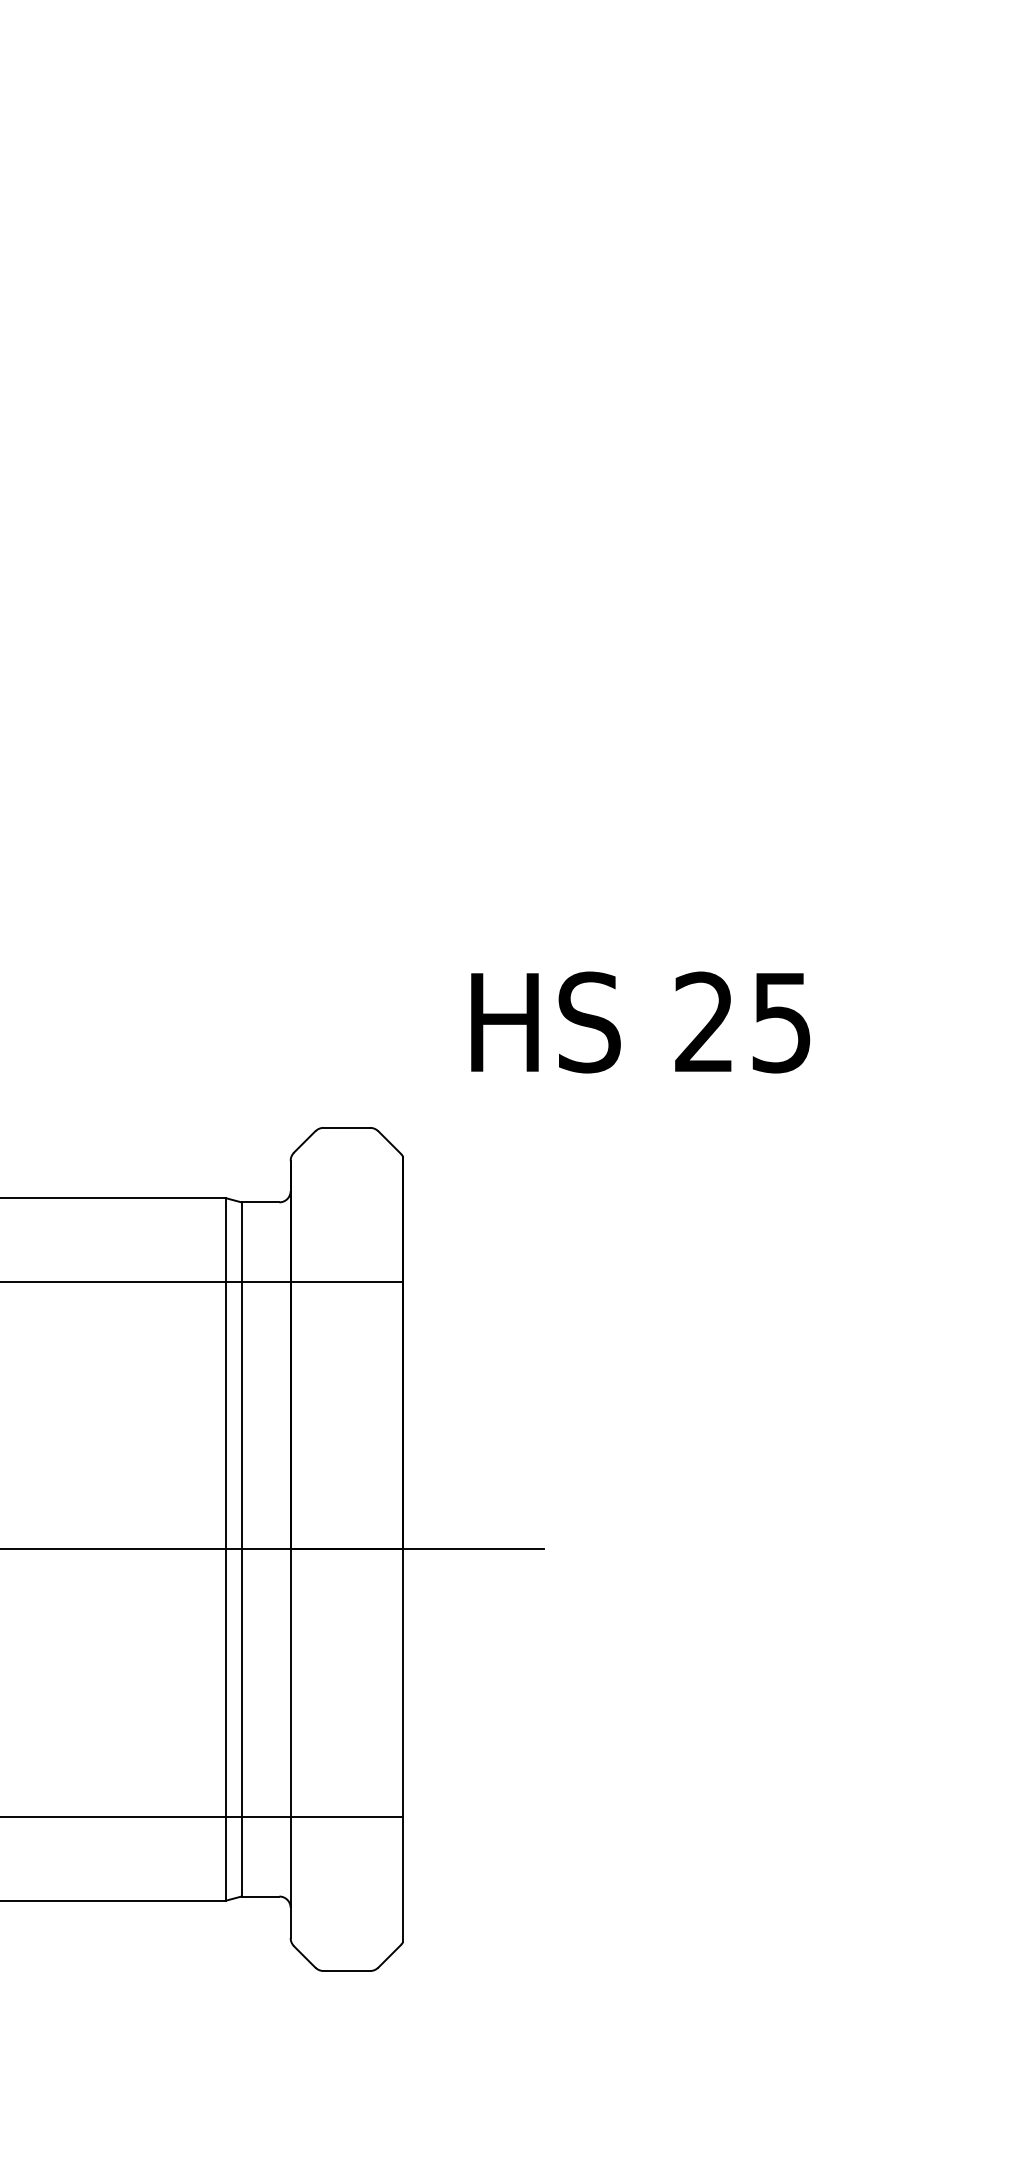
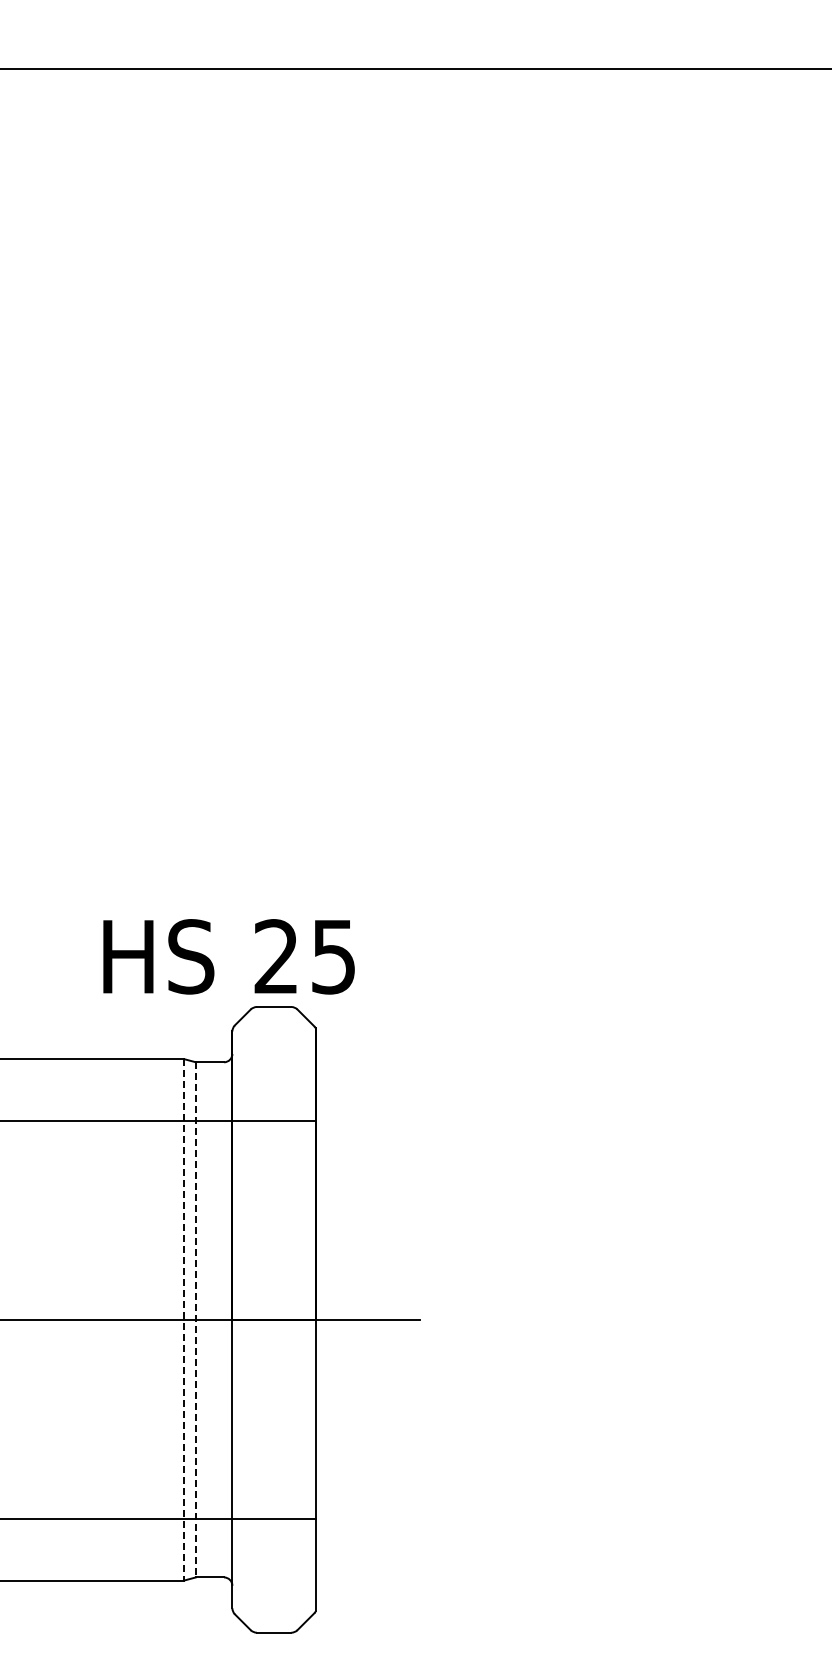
text: (639, 1022) -> (228, 956), moved
line: (226, 1548) -> (184, 1319), solid -> dashed
line: (240, 1548) -> (195, 1319), solid -> dashed

